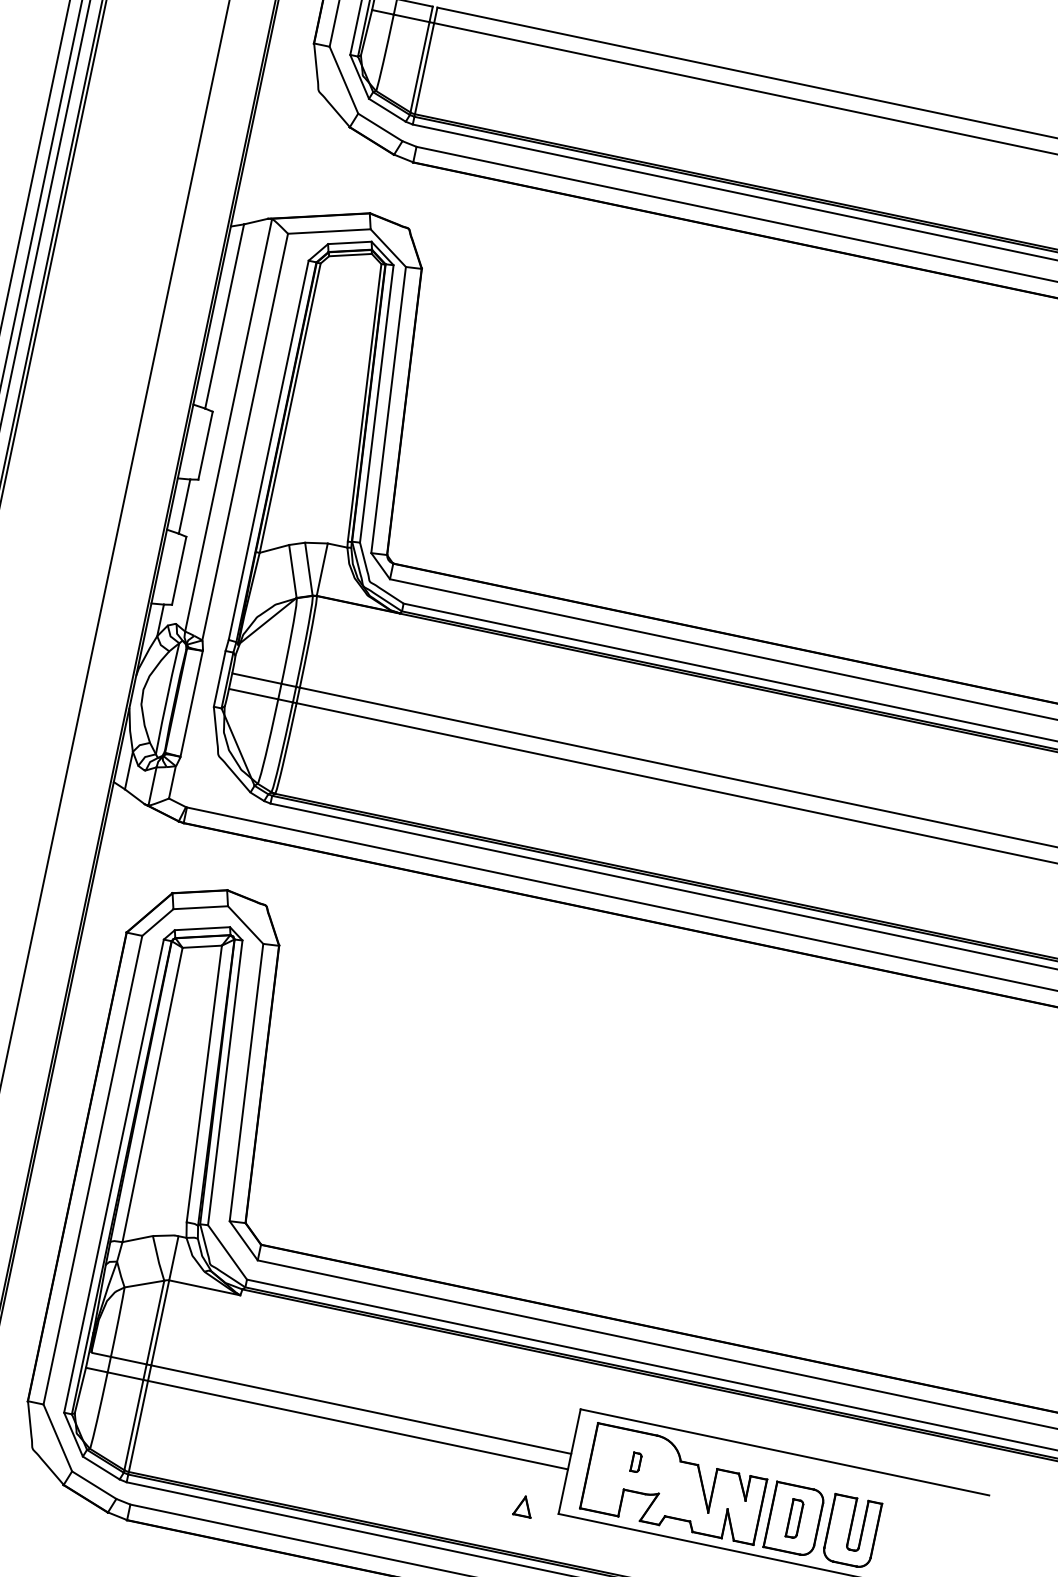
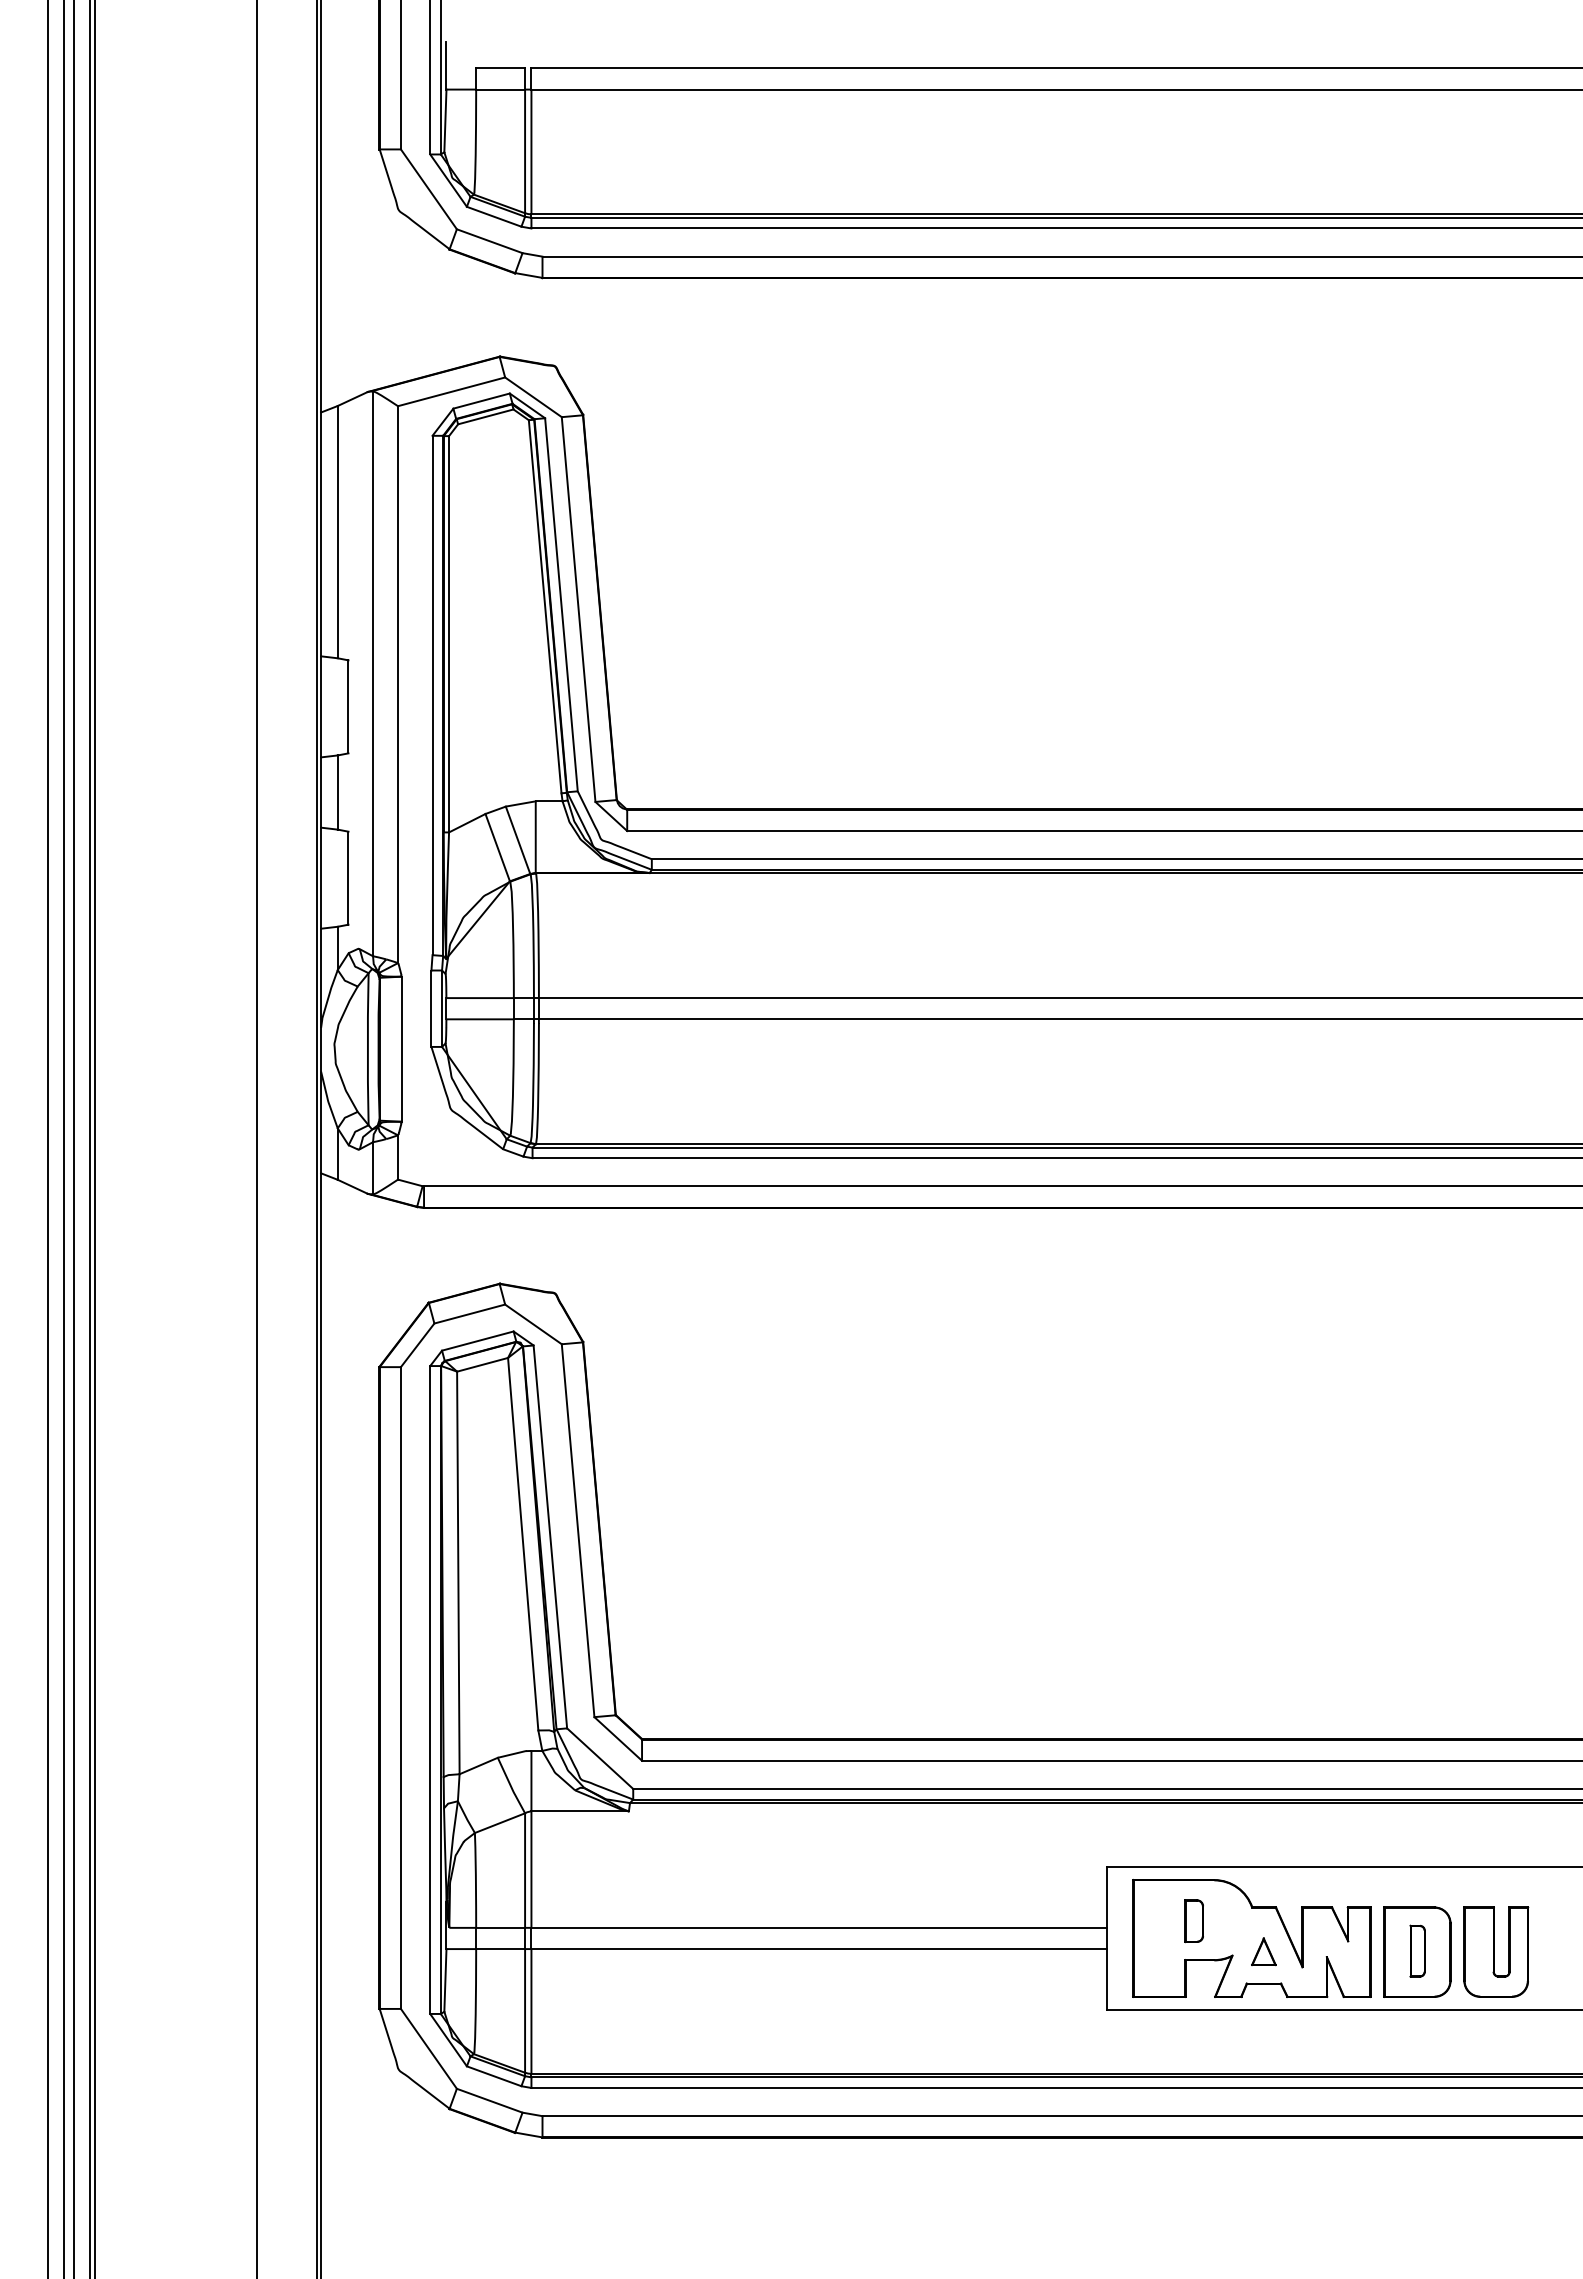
part: (635, 1462) -> (1193, 1921), size x1.67
part: (523, 1506) -> (1263, 1951), moved

